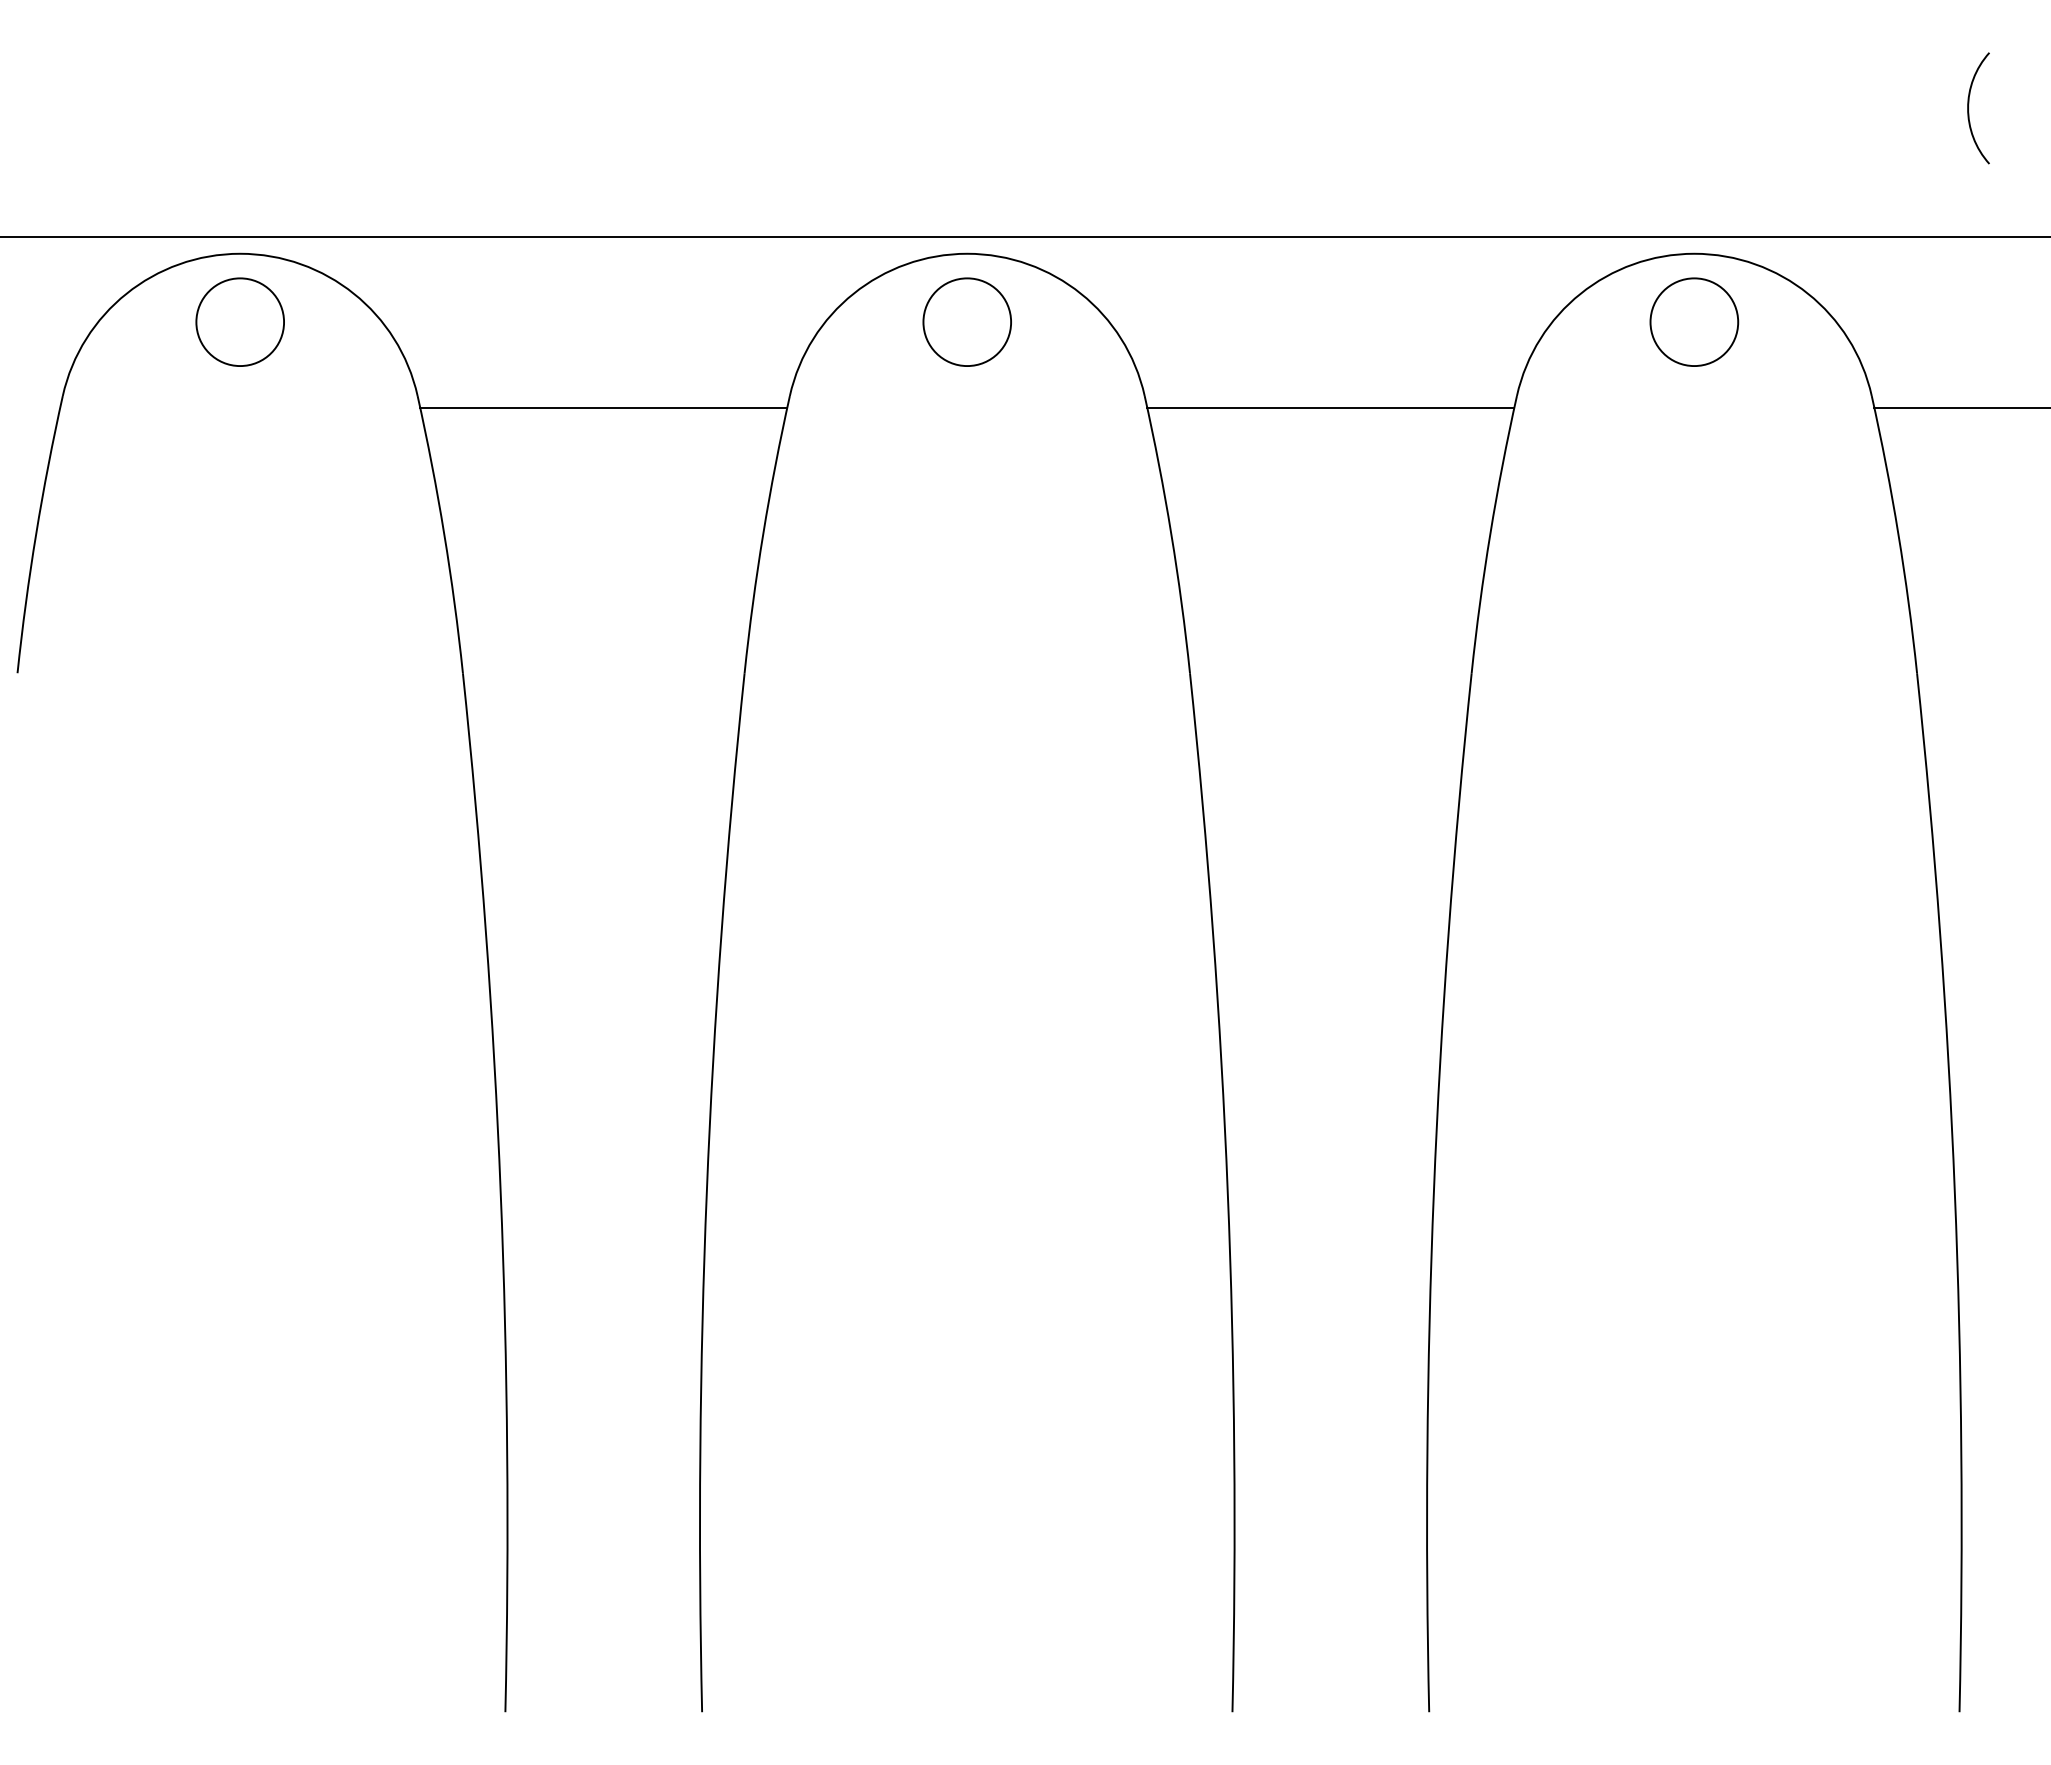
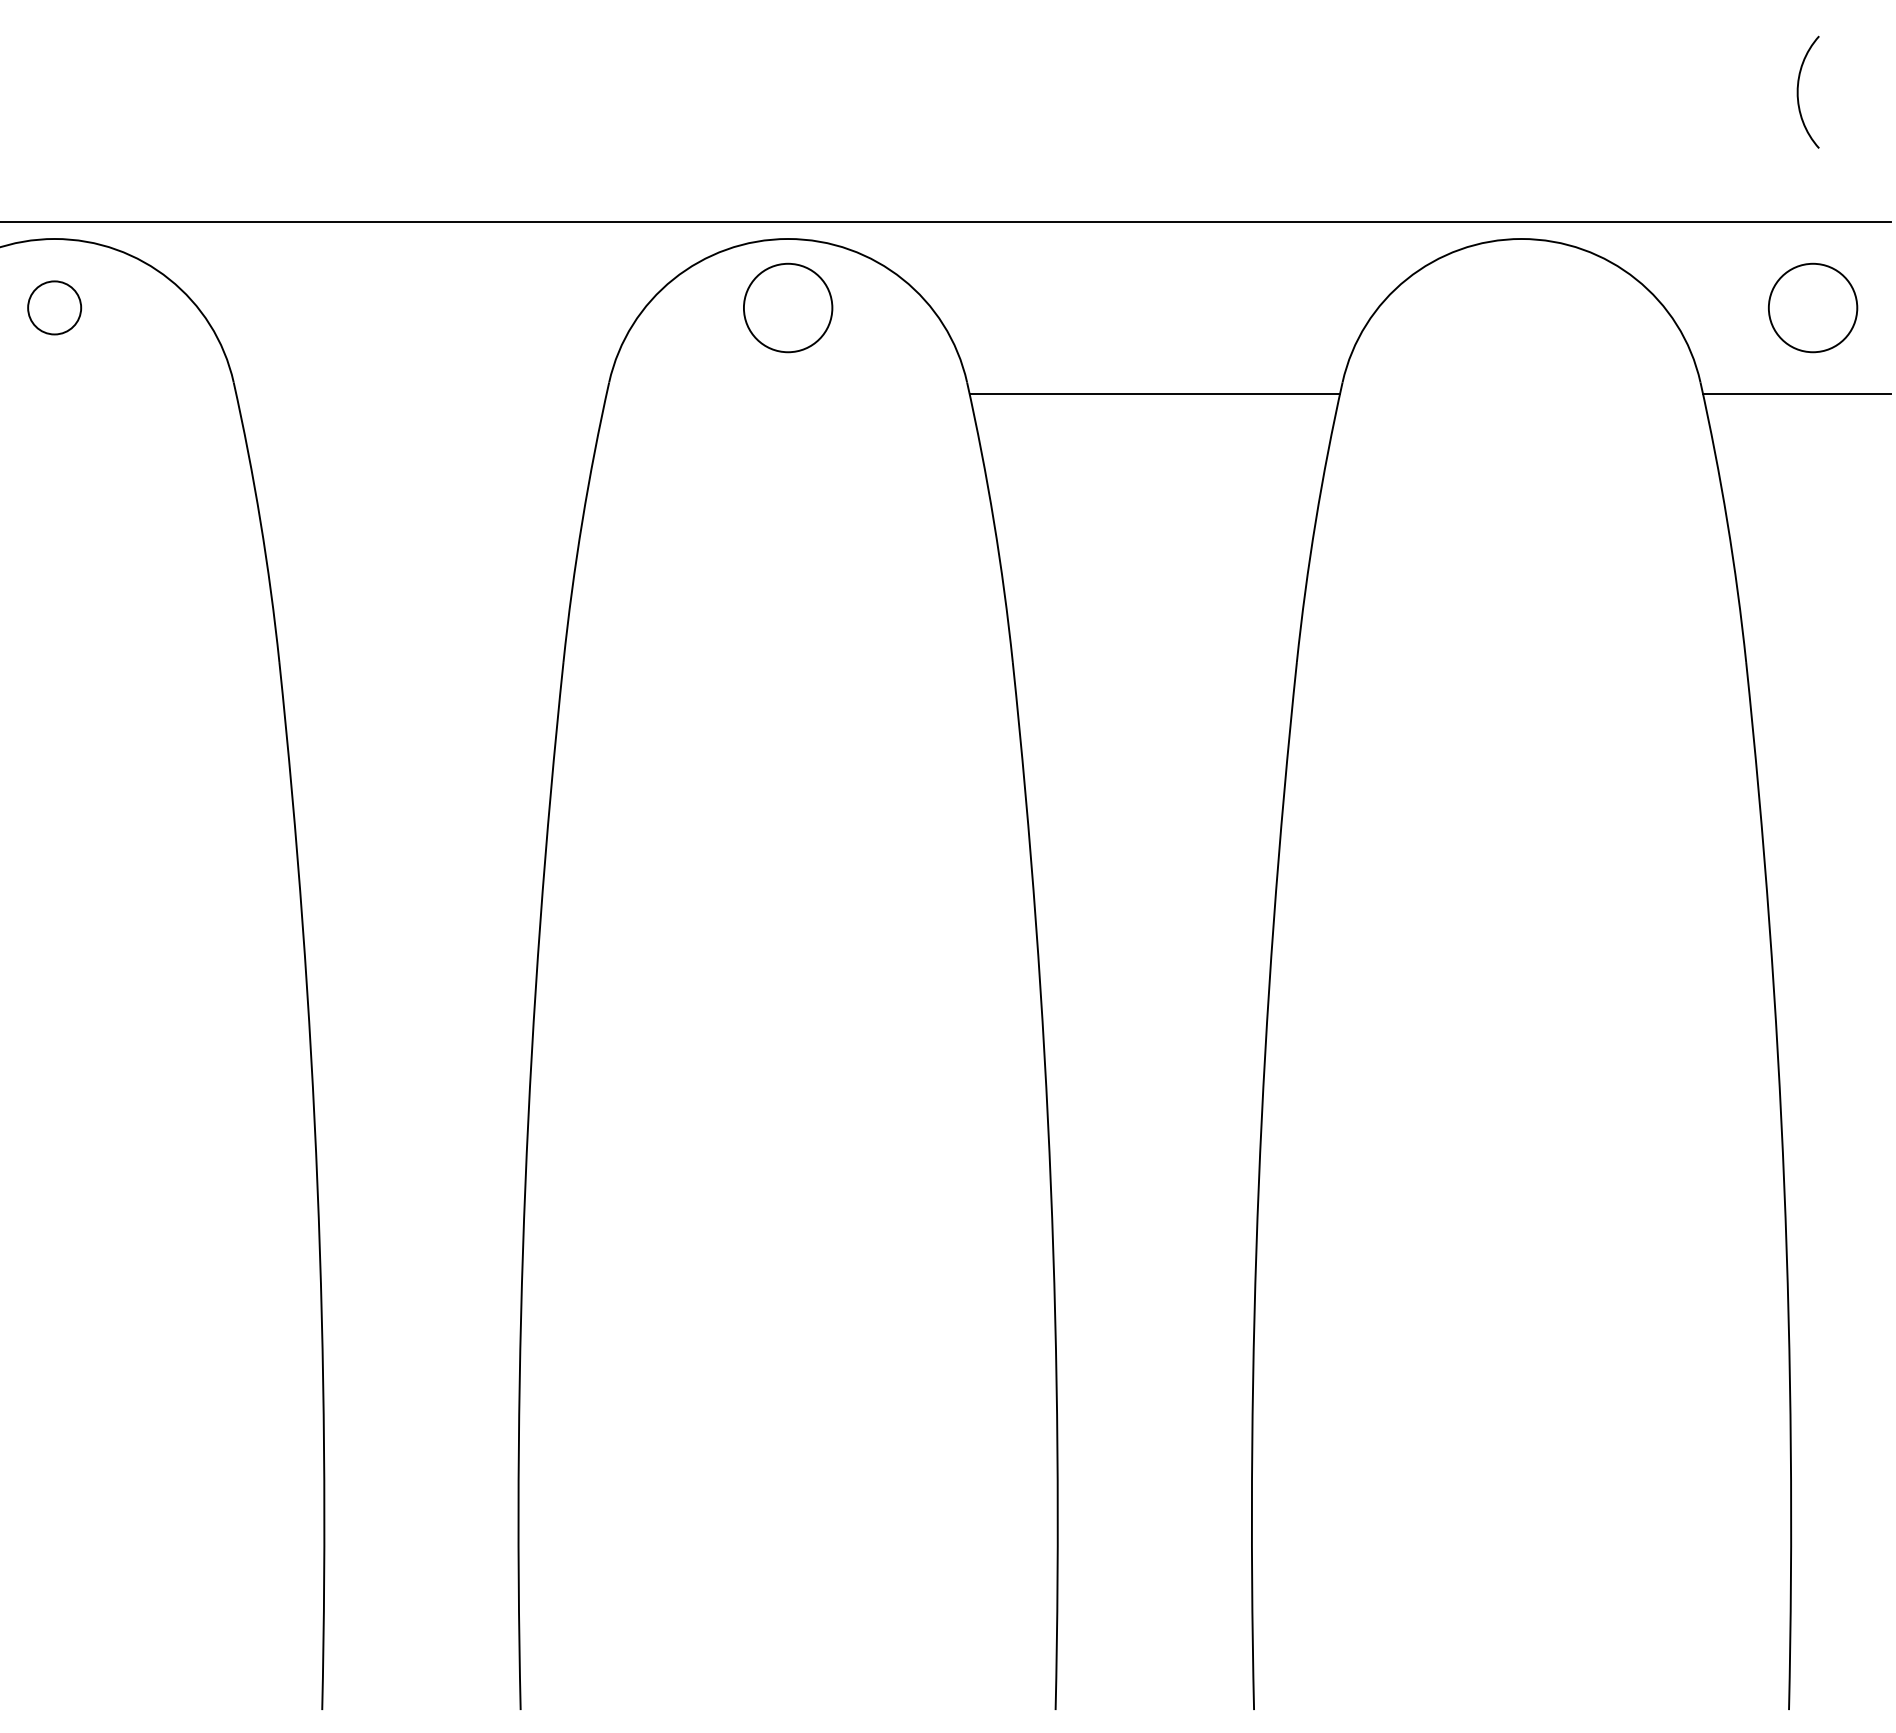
circle: (239, 321) -> (54, 307), size x0.6
circle: (1694, 321) -> (1813, 307), moved
line: (603, 407) -> (421, 394), removed

